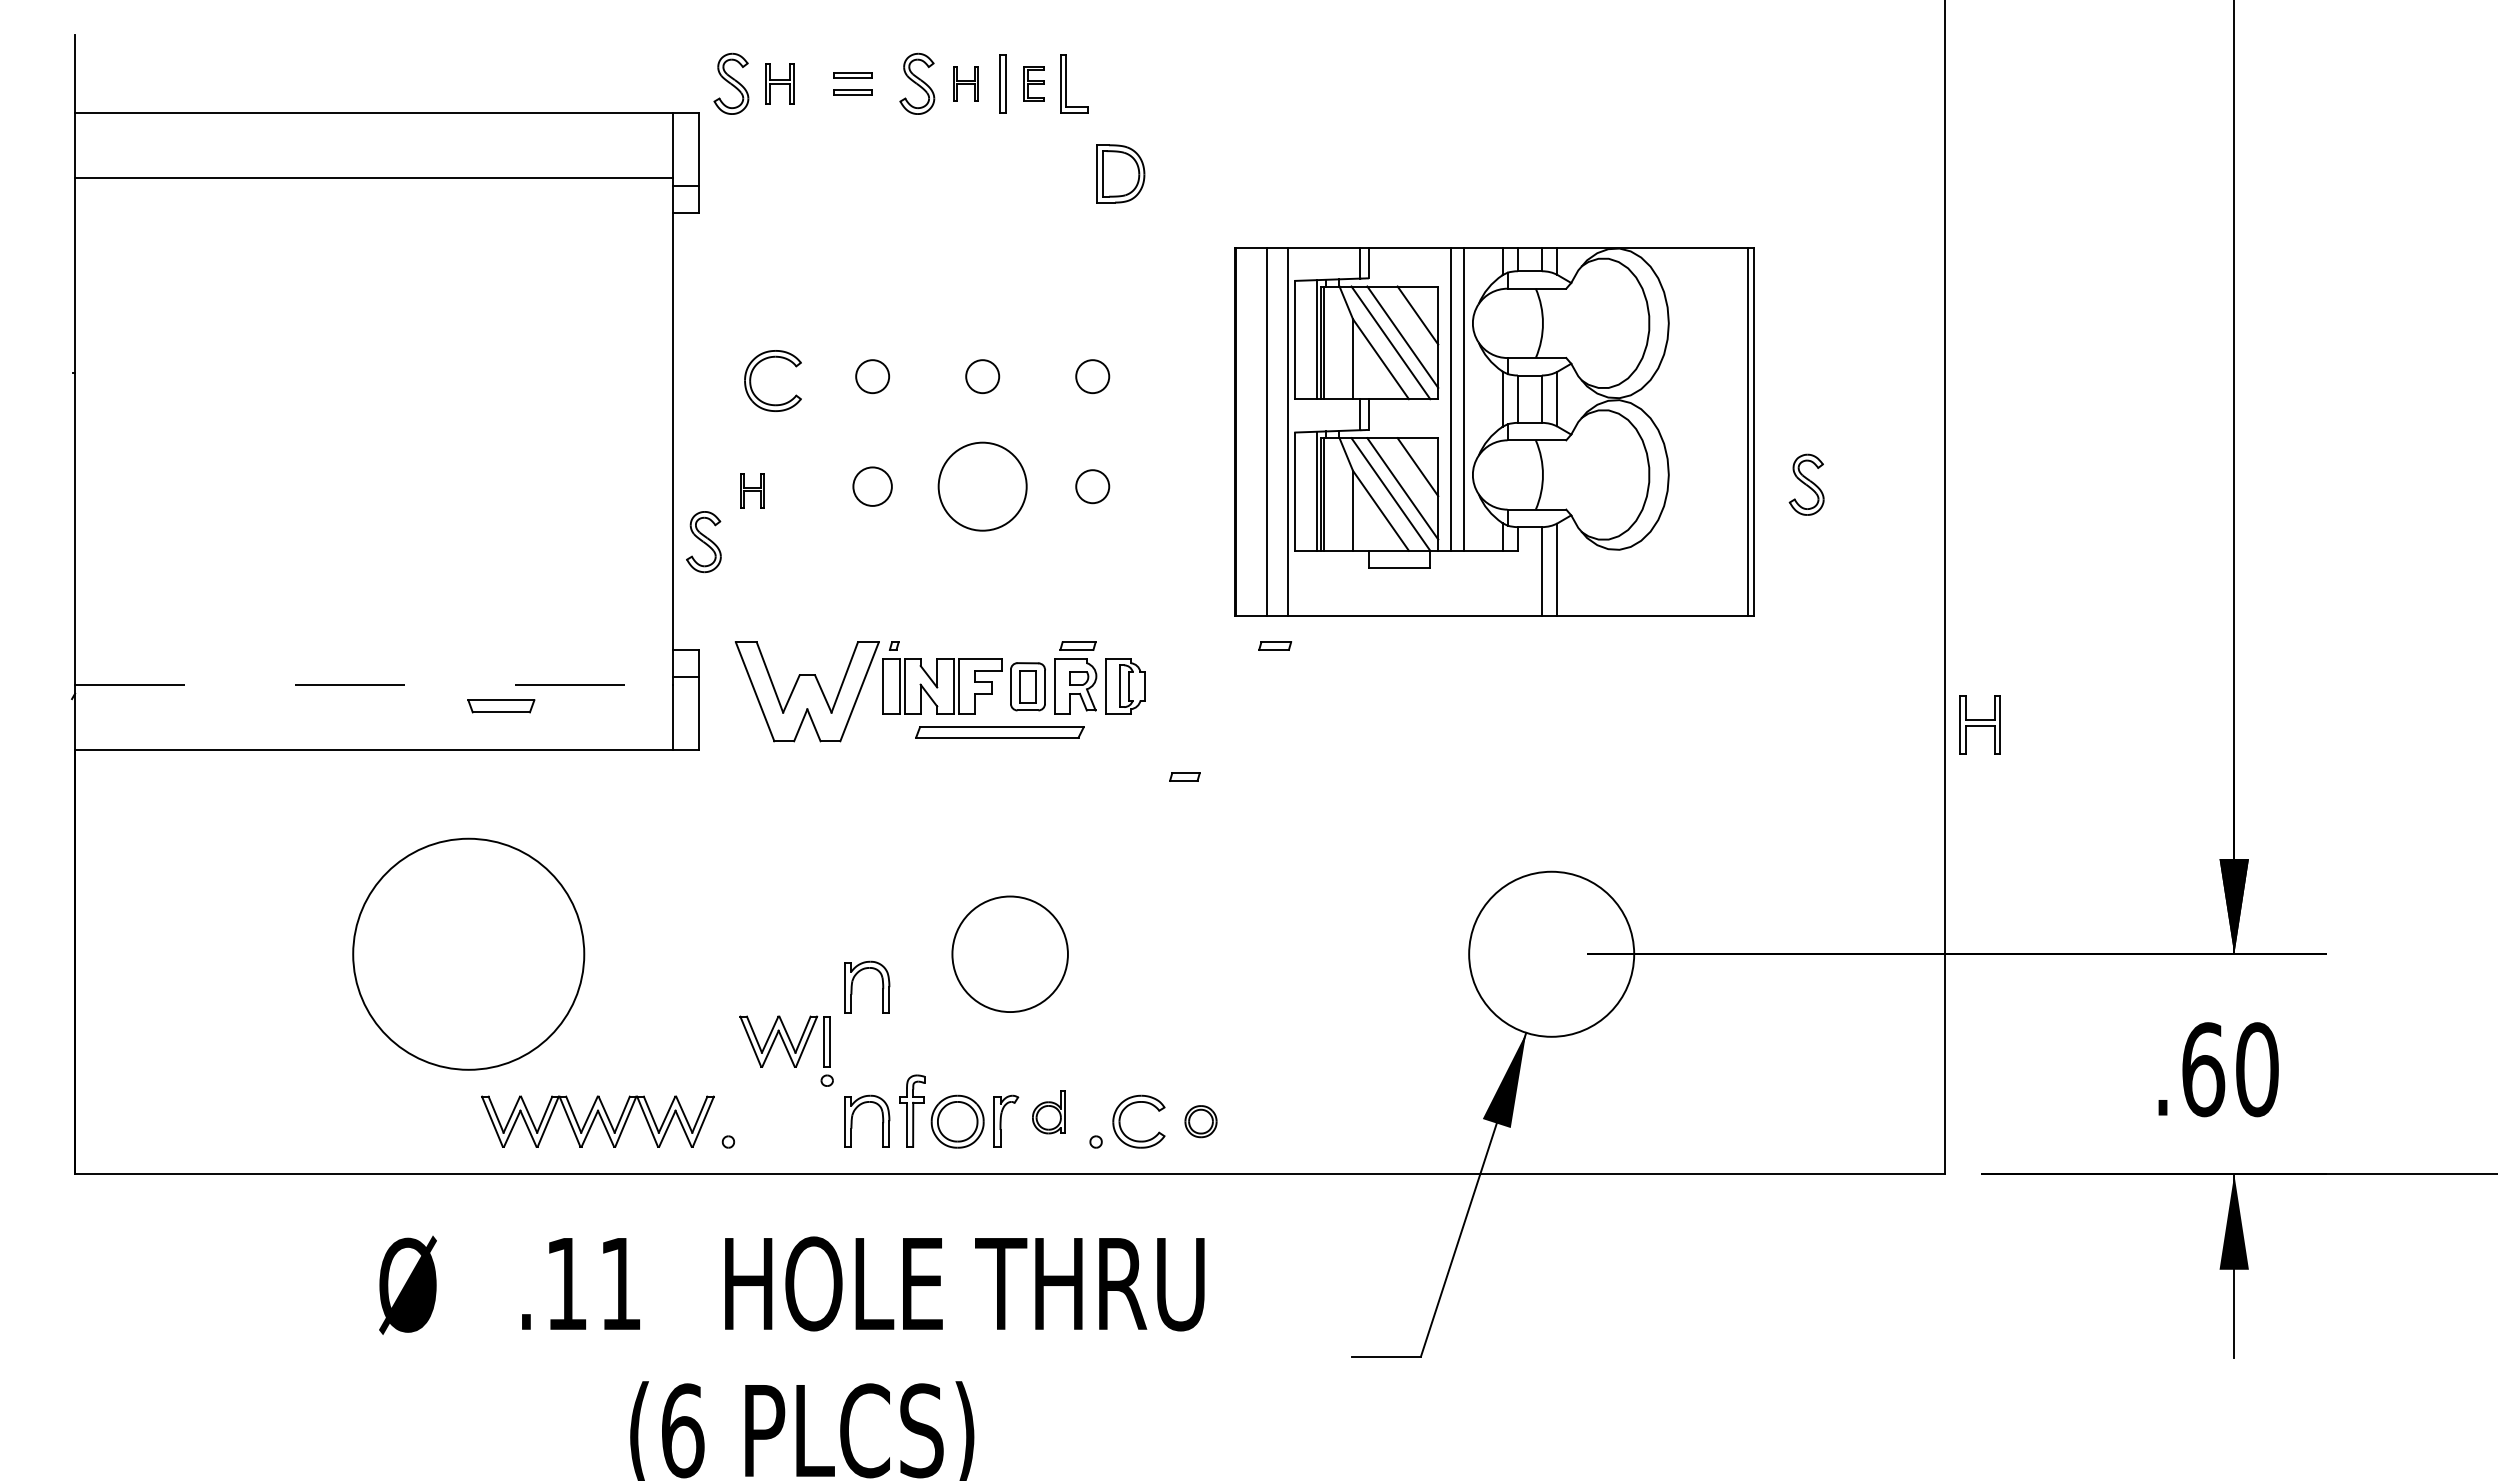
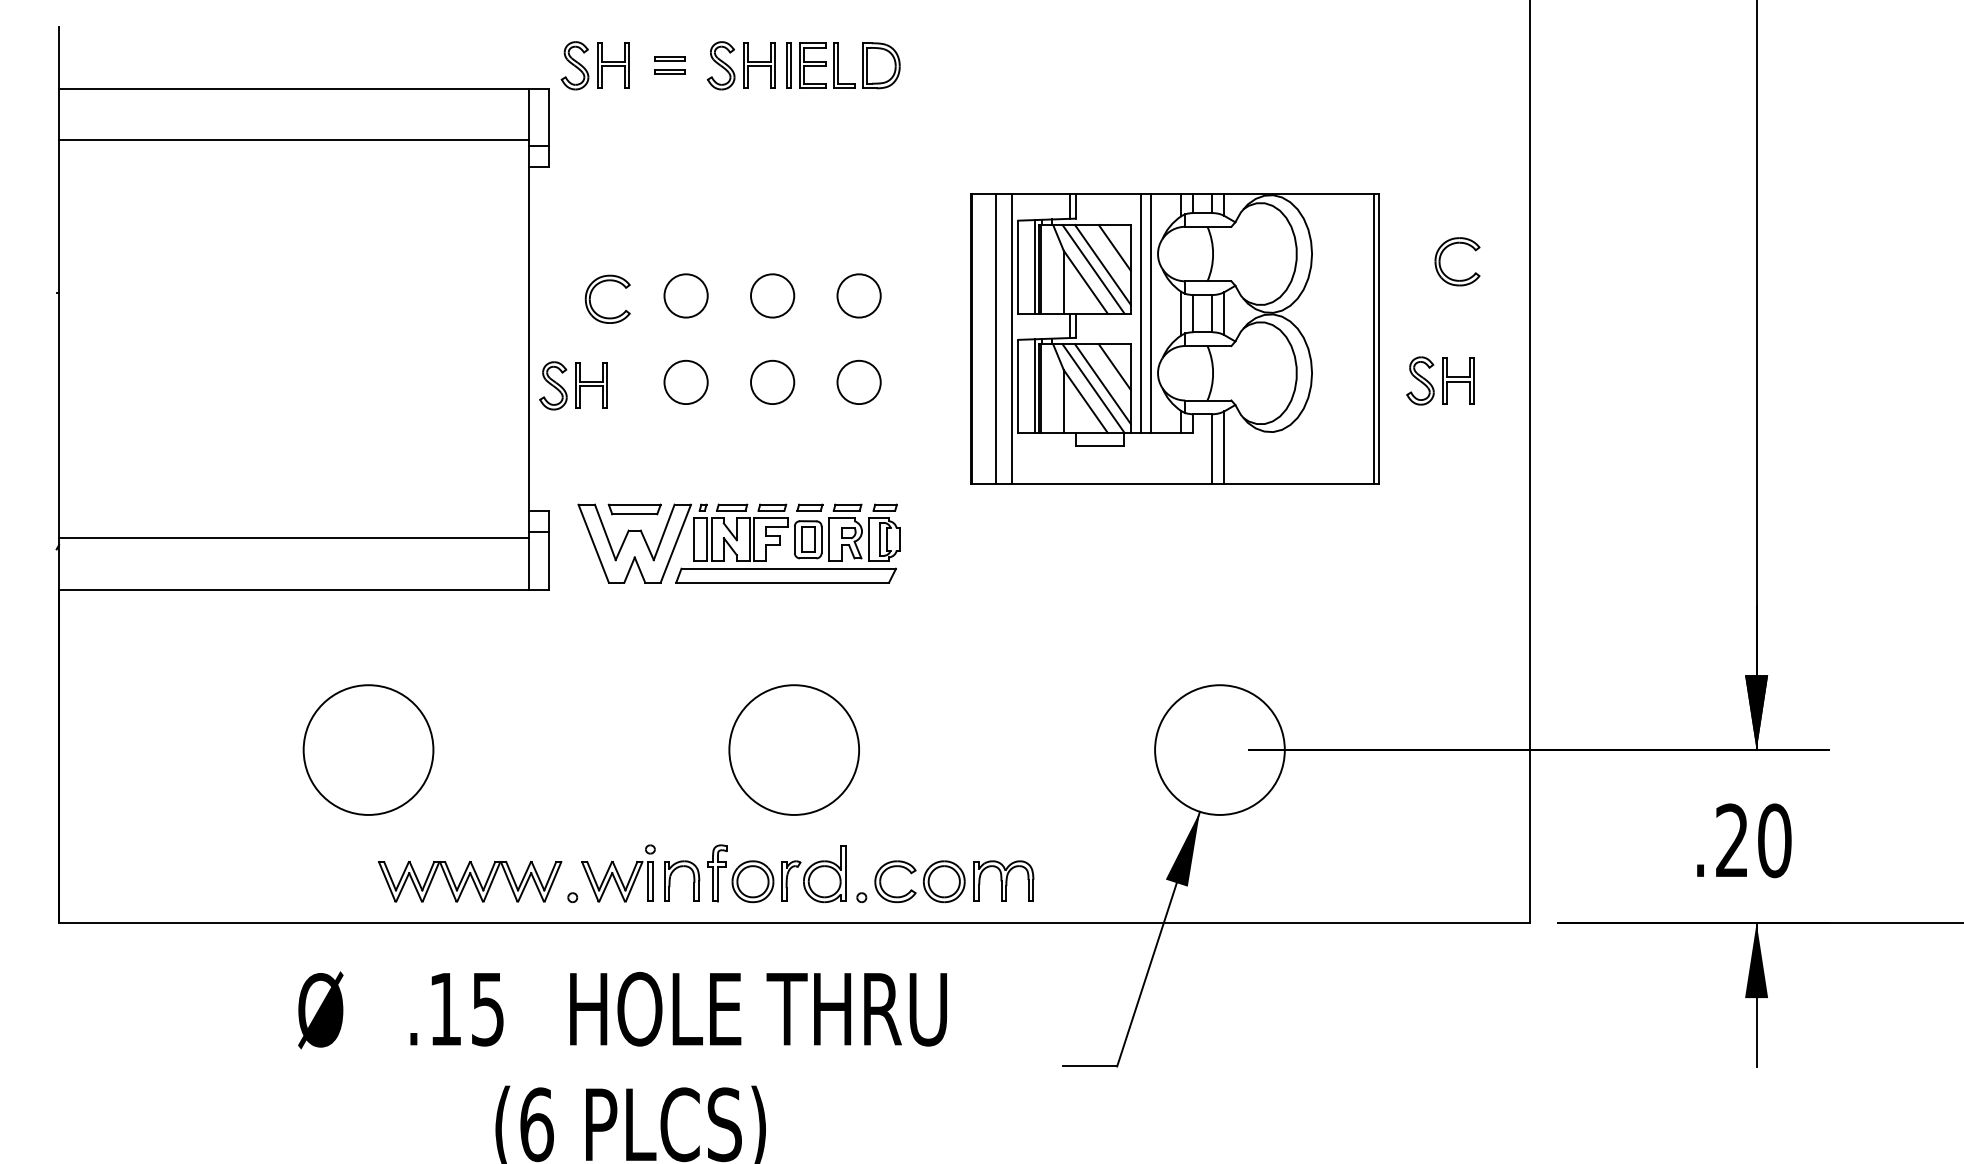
part: (779, 83) -> (612, 65), size x1.43
part: (965, 83) -> (759, 65), size x1.67
part: (1033, 83) -> (812, 65), size x1.67
part: (1120, 173) -> (880, 65), moved
part: (1832, 336) -> (1440, 264), added
circle: (872, 376) -> (685, 295), size x1.67
circle: (982, 376) -> (772, 295), size x1.67
circle: (1092, 376) -> (858, 295), size x1.67
circle: (872, 486) -> (685, 382), size x1.43
circle: (982, 486) -> (772, 382), size x0.62
circle: (1092, 486) -> (858, 382), size x1.67
part: (752, 490) -> (591, 385), size x1.67
part: (703, 542) -> (553, 386), moved
part: (930, 645) -> (731, 507), added
part: (981, 645) -> (771, 507), added
part: (1275, 645) -> (810, 507), moved
line: (373, 685) -> (293, 538), dashed -> solid
part: (501, 706) -> (634, 509), moved
part: (1979, 724) -> (1458, 380), moved
part: (999, 732) -> (785, 575), size x1.67
part: (1184, 776) -> (884, 507), moved
circle: (468, 953) -> (368, 749), size x0.71
circle: (1009, 953) -> (793, 749), size x1.43
part: (853, 982) -> (671, 772), removed
part: (784, 1041) -> (616, 881), moved
text: (2203, 1069) -> (1732, 840), .60 -> .20
part: (1048, 1111) -> (824, 873), size x1.67
part: (1276, 1120) -> (1003, 880), added
part: (1200, 1121) -> (943, 881), size x1.67
text: (620, 1284) -> (487, 1009), .11 -> .15

